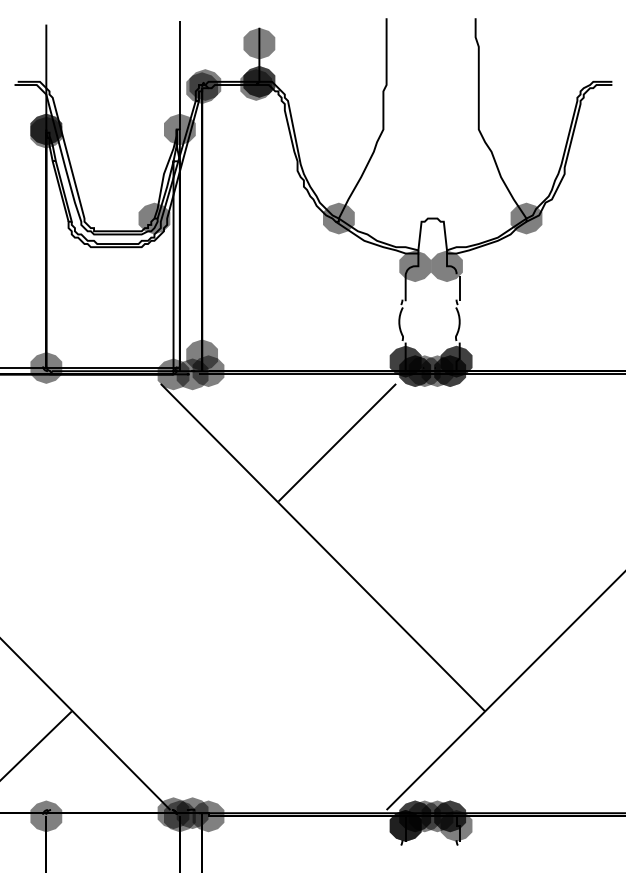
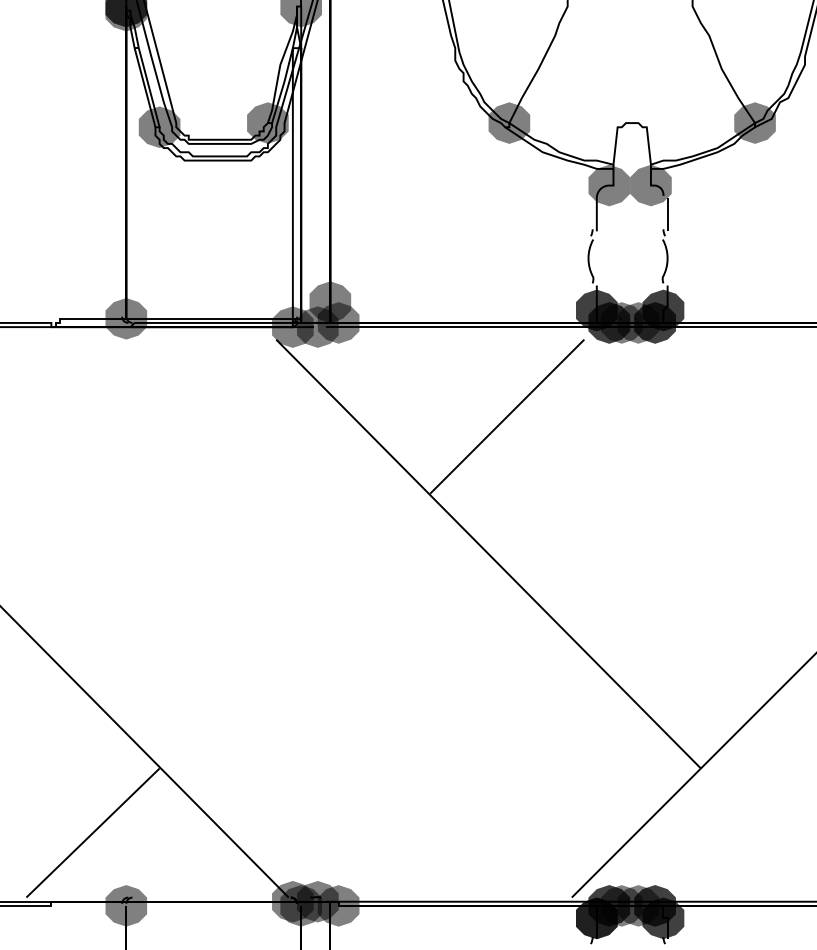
fill: (71, 221) -> (159, 126), added
fill: (456, 825) -> (663, 917), added

